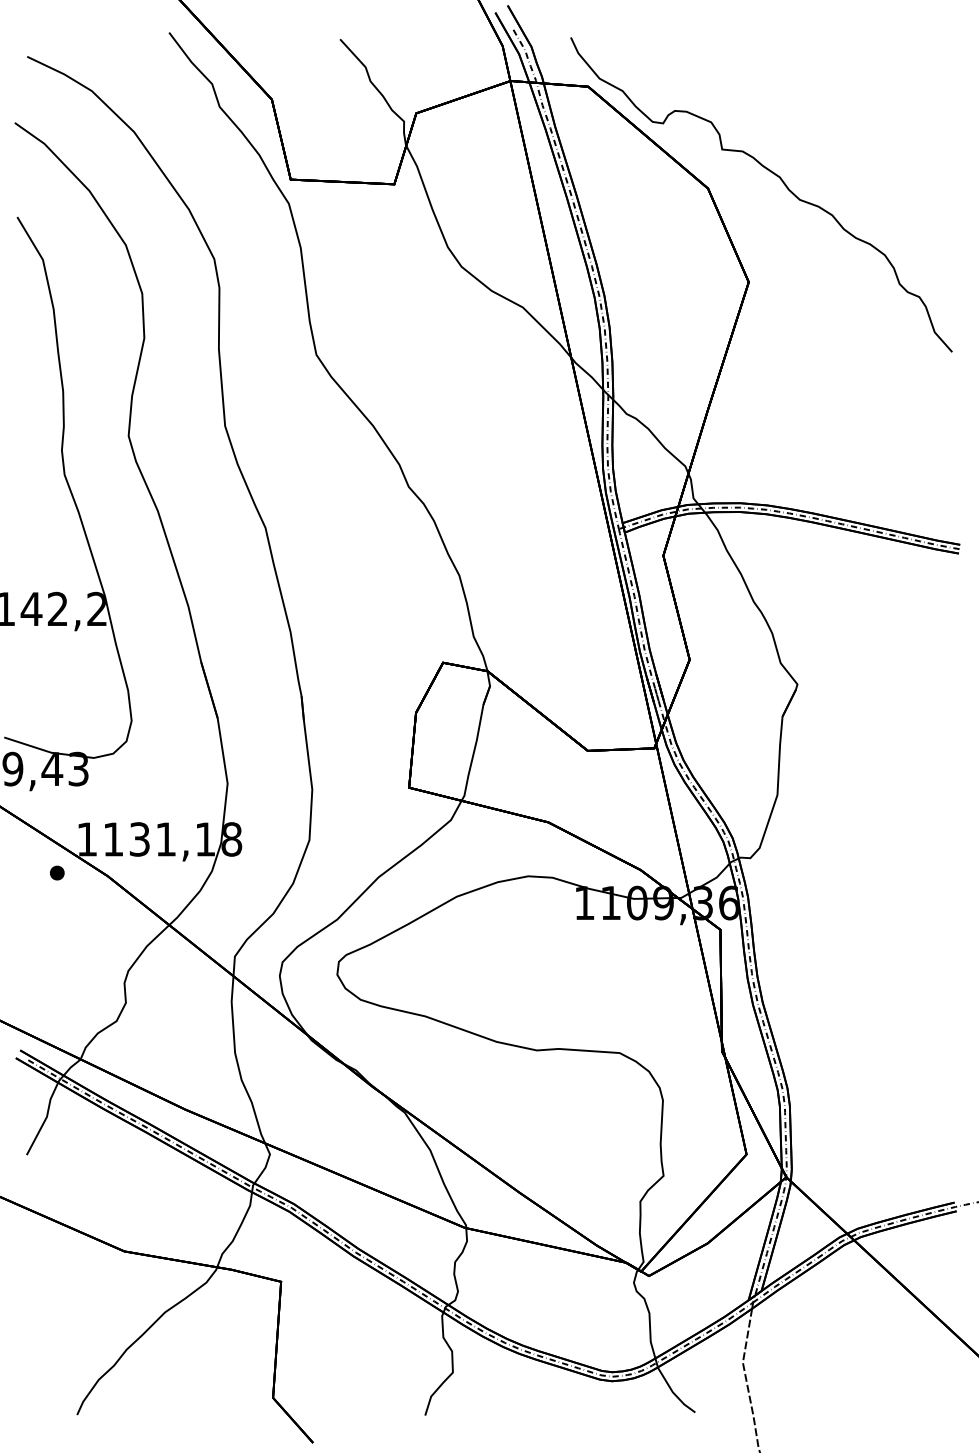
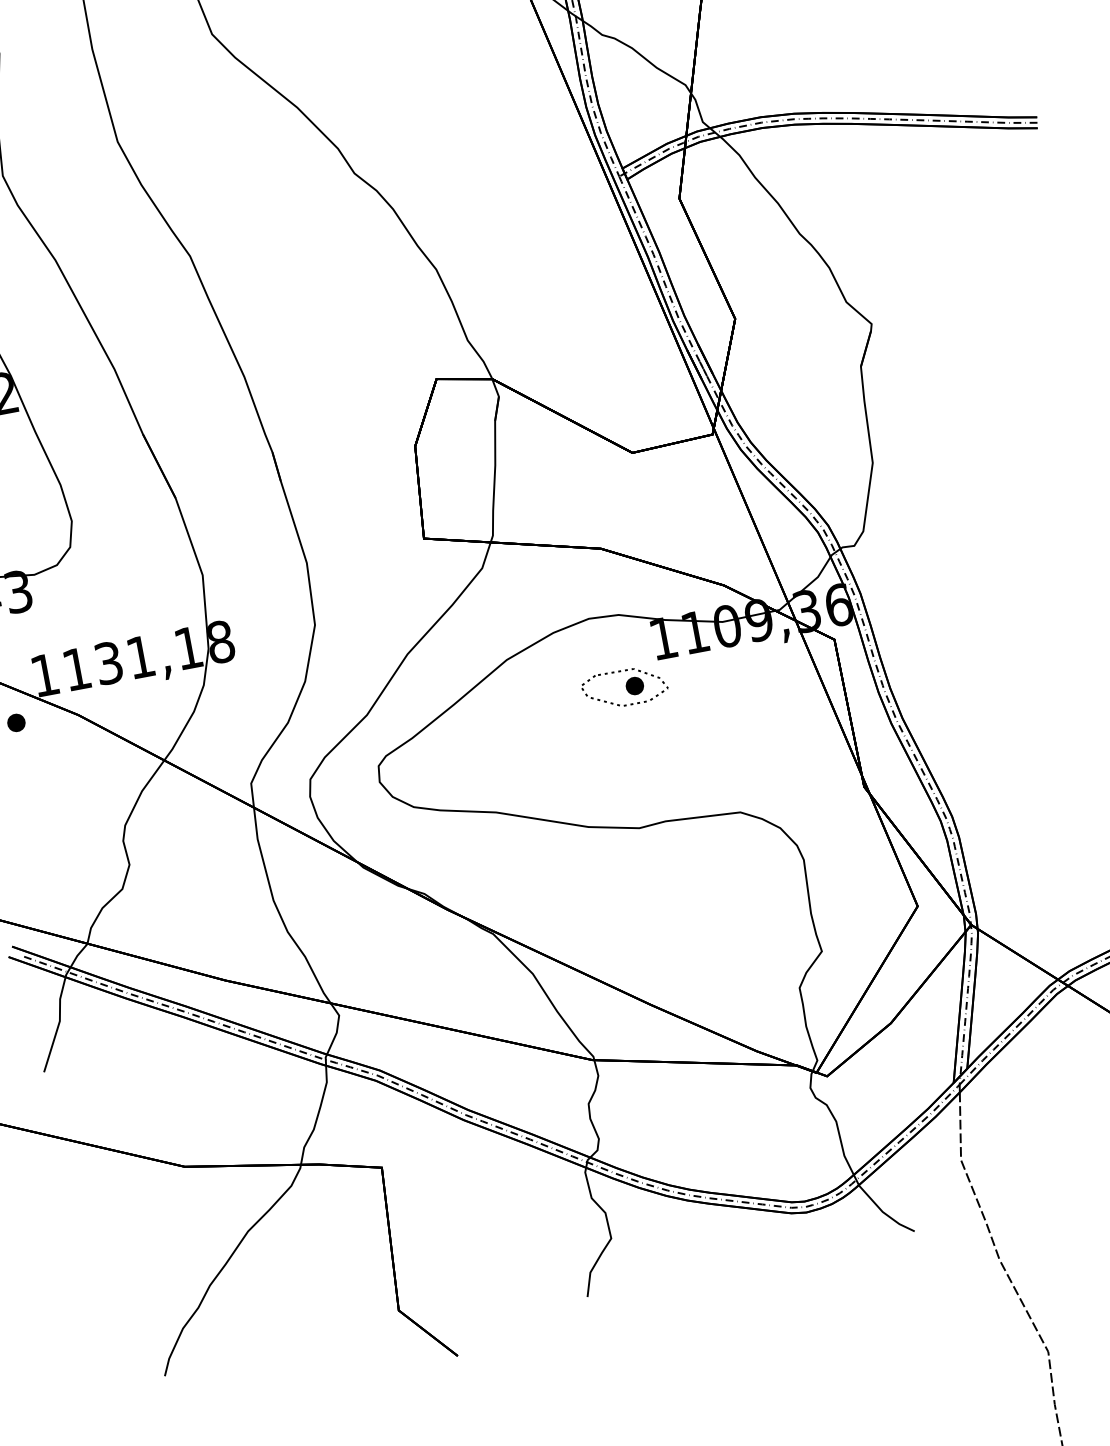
part: (546, 936) -> (624, 687), added

